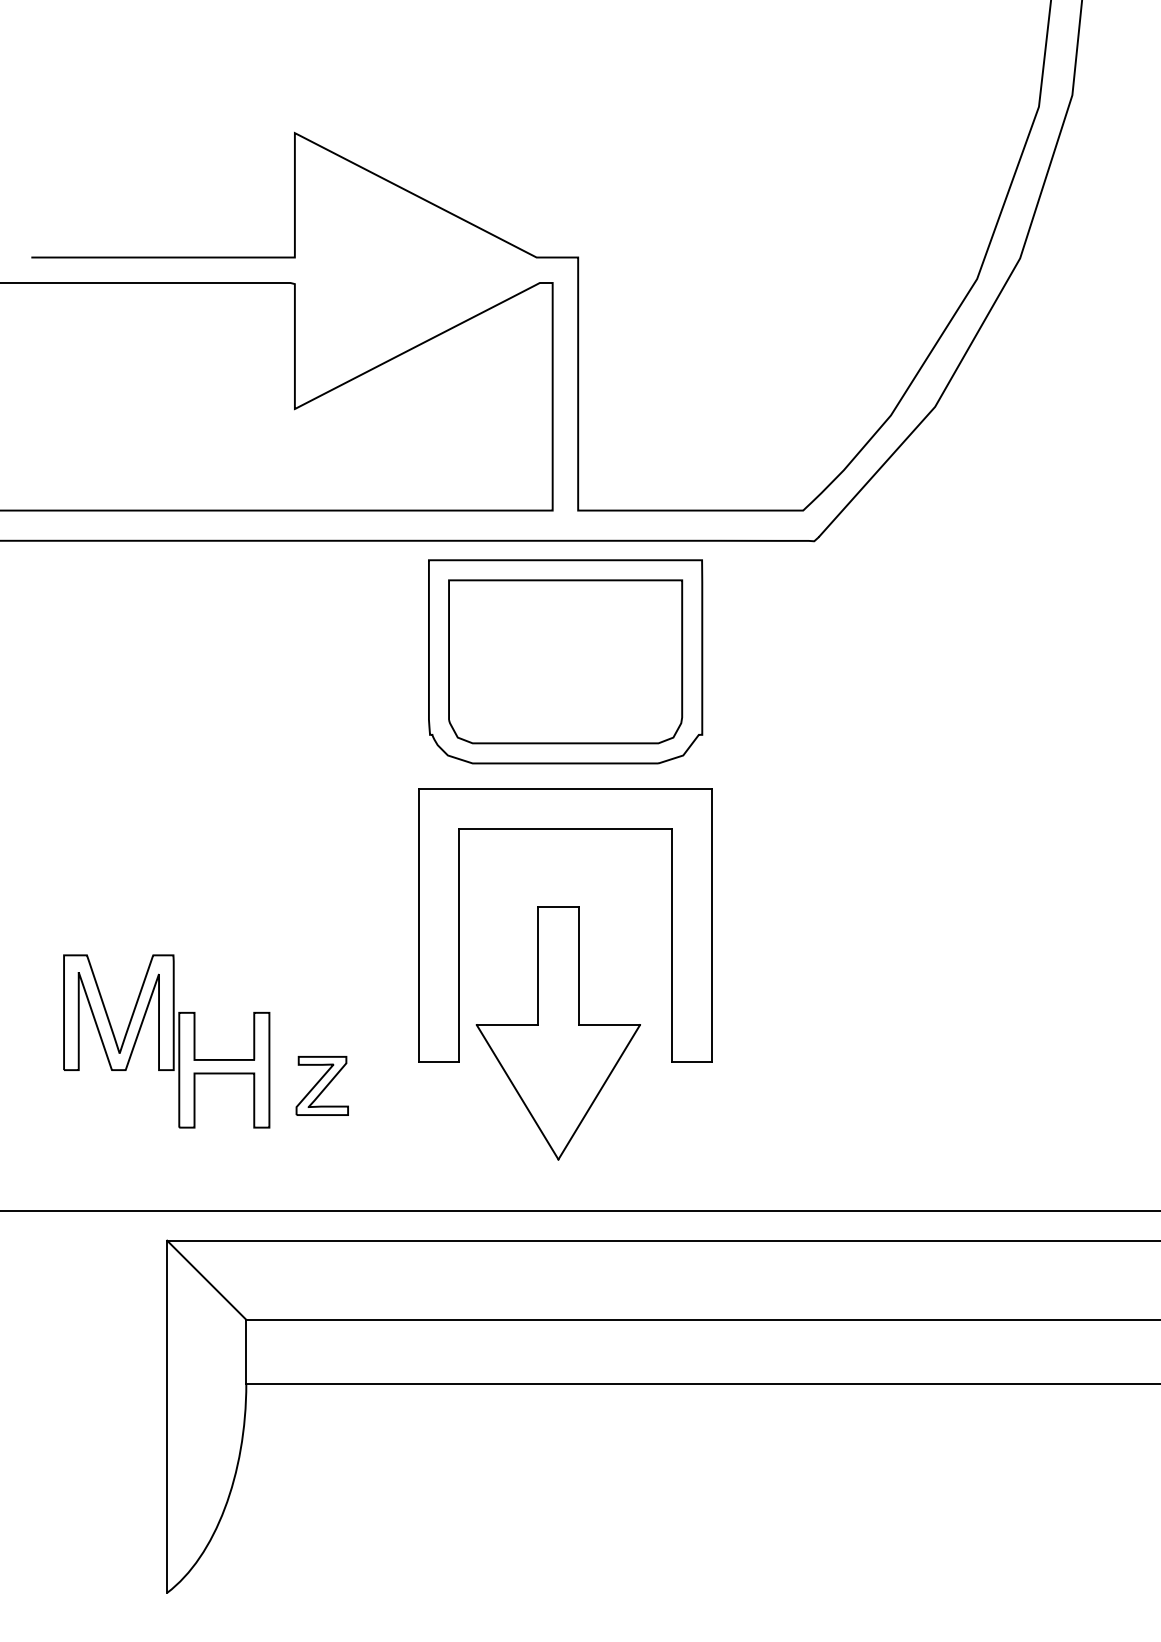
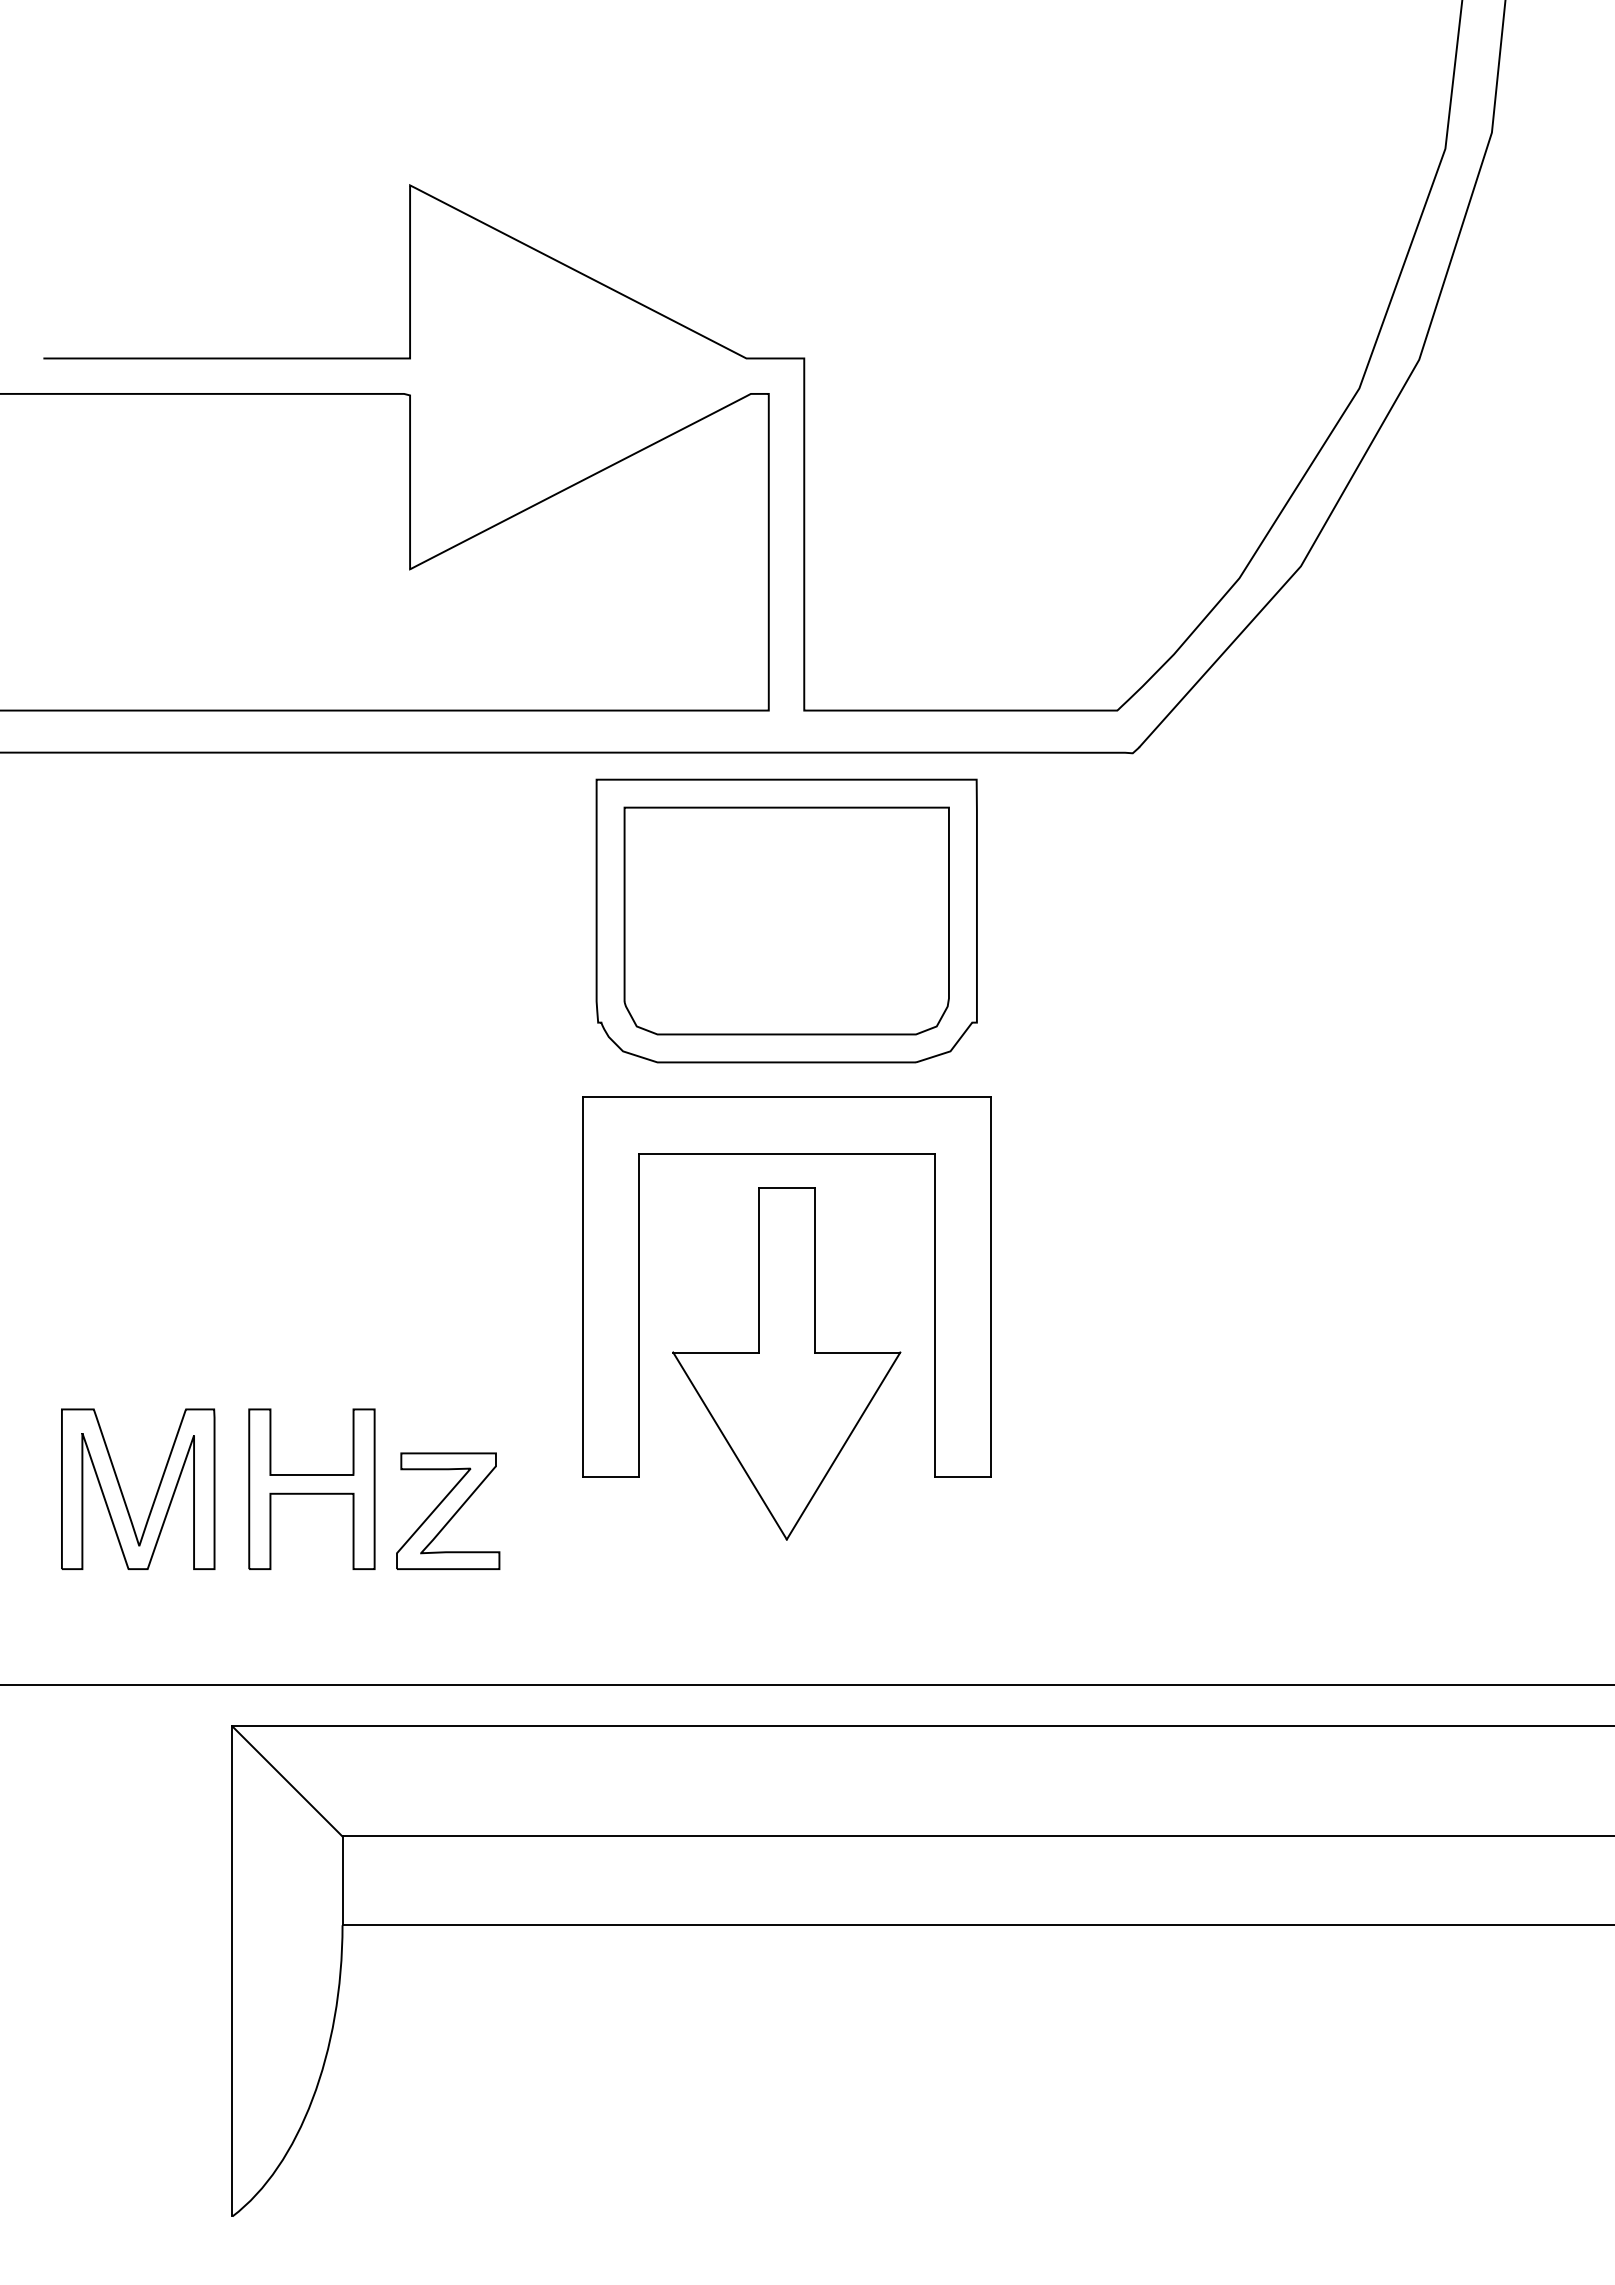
part: (108, 1016) -> (123, 1494), moved
part: (558, 1033) -> (786, 1363), moved
part: (322, 1085) -> (448, 1510), size x1.43

